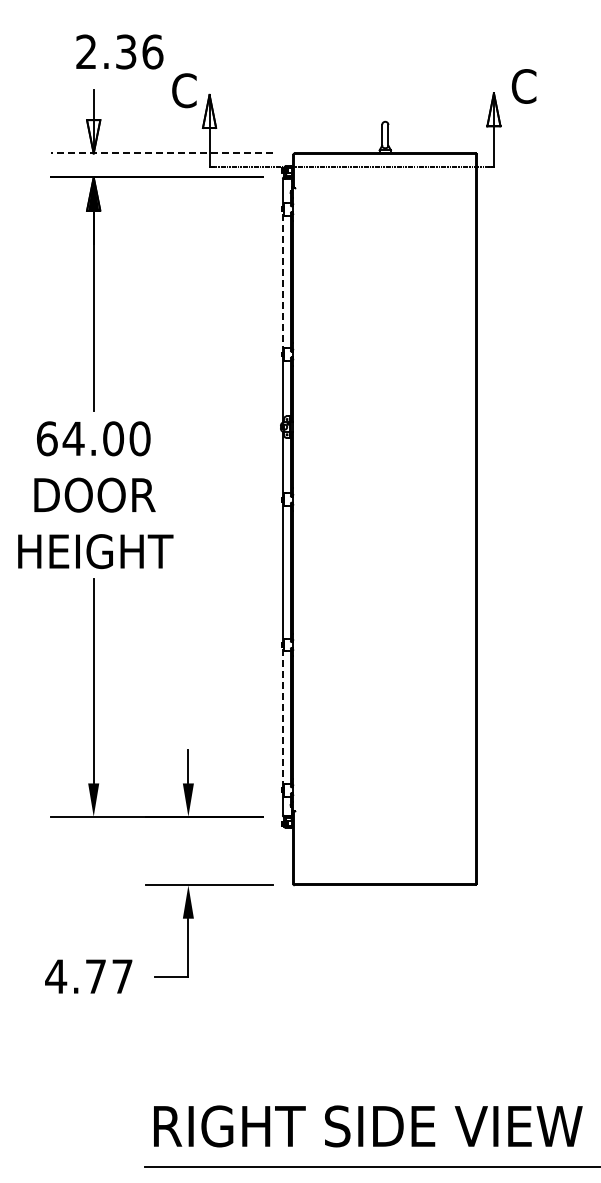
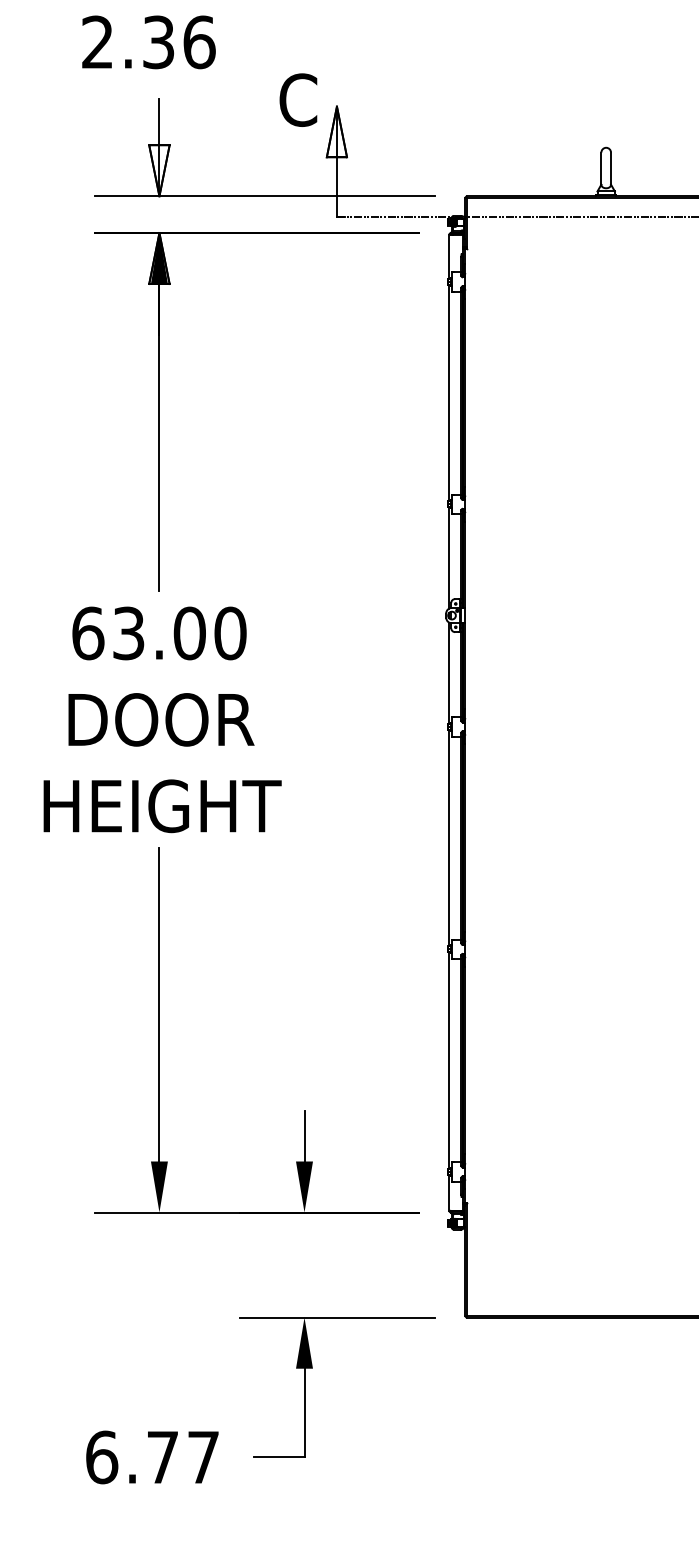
text: (119, 51) -> (148, 41), moved
line: (161, 153) -> (263, 196), dashed -> solid
line: (282, 281) -> (448, 392), dashed -> solid
text: (73, 438) -> (128, 632), 64.00 -> 63.00
line: (282, 717) -> (448, 1060), dashed -> solid
text: (56, 976) -> (102, 1457), 4.77 -> 6.77

